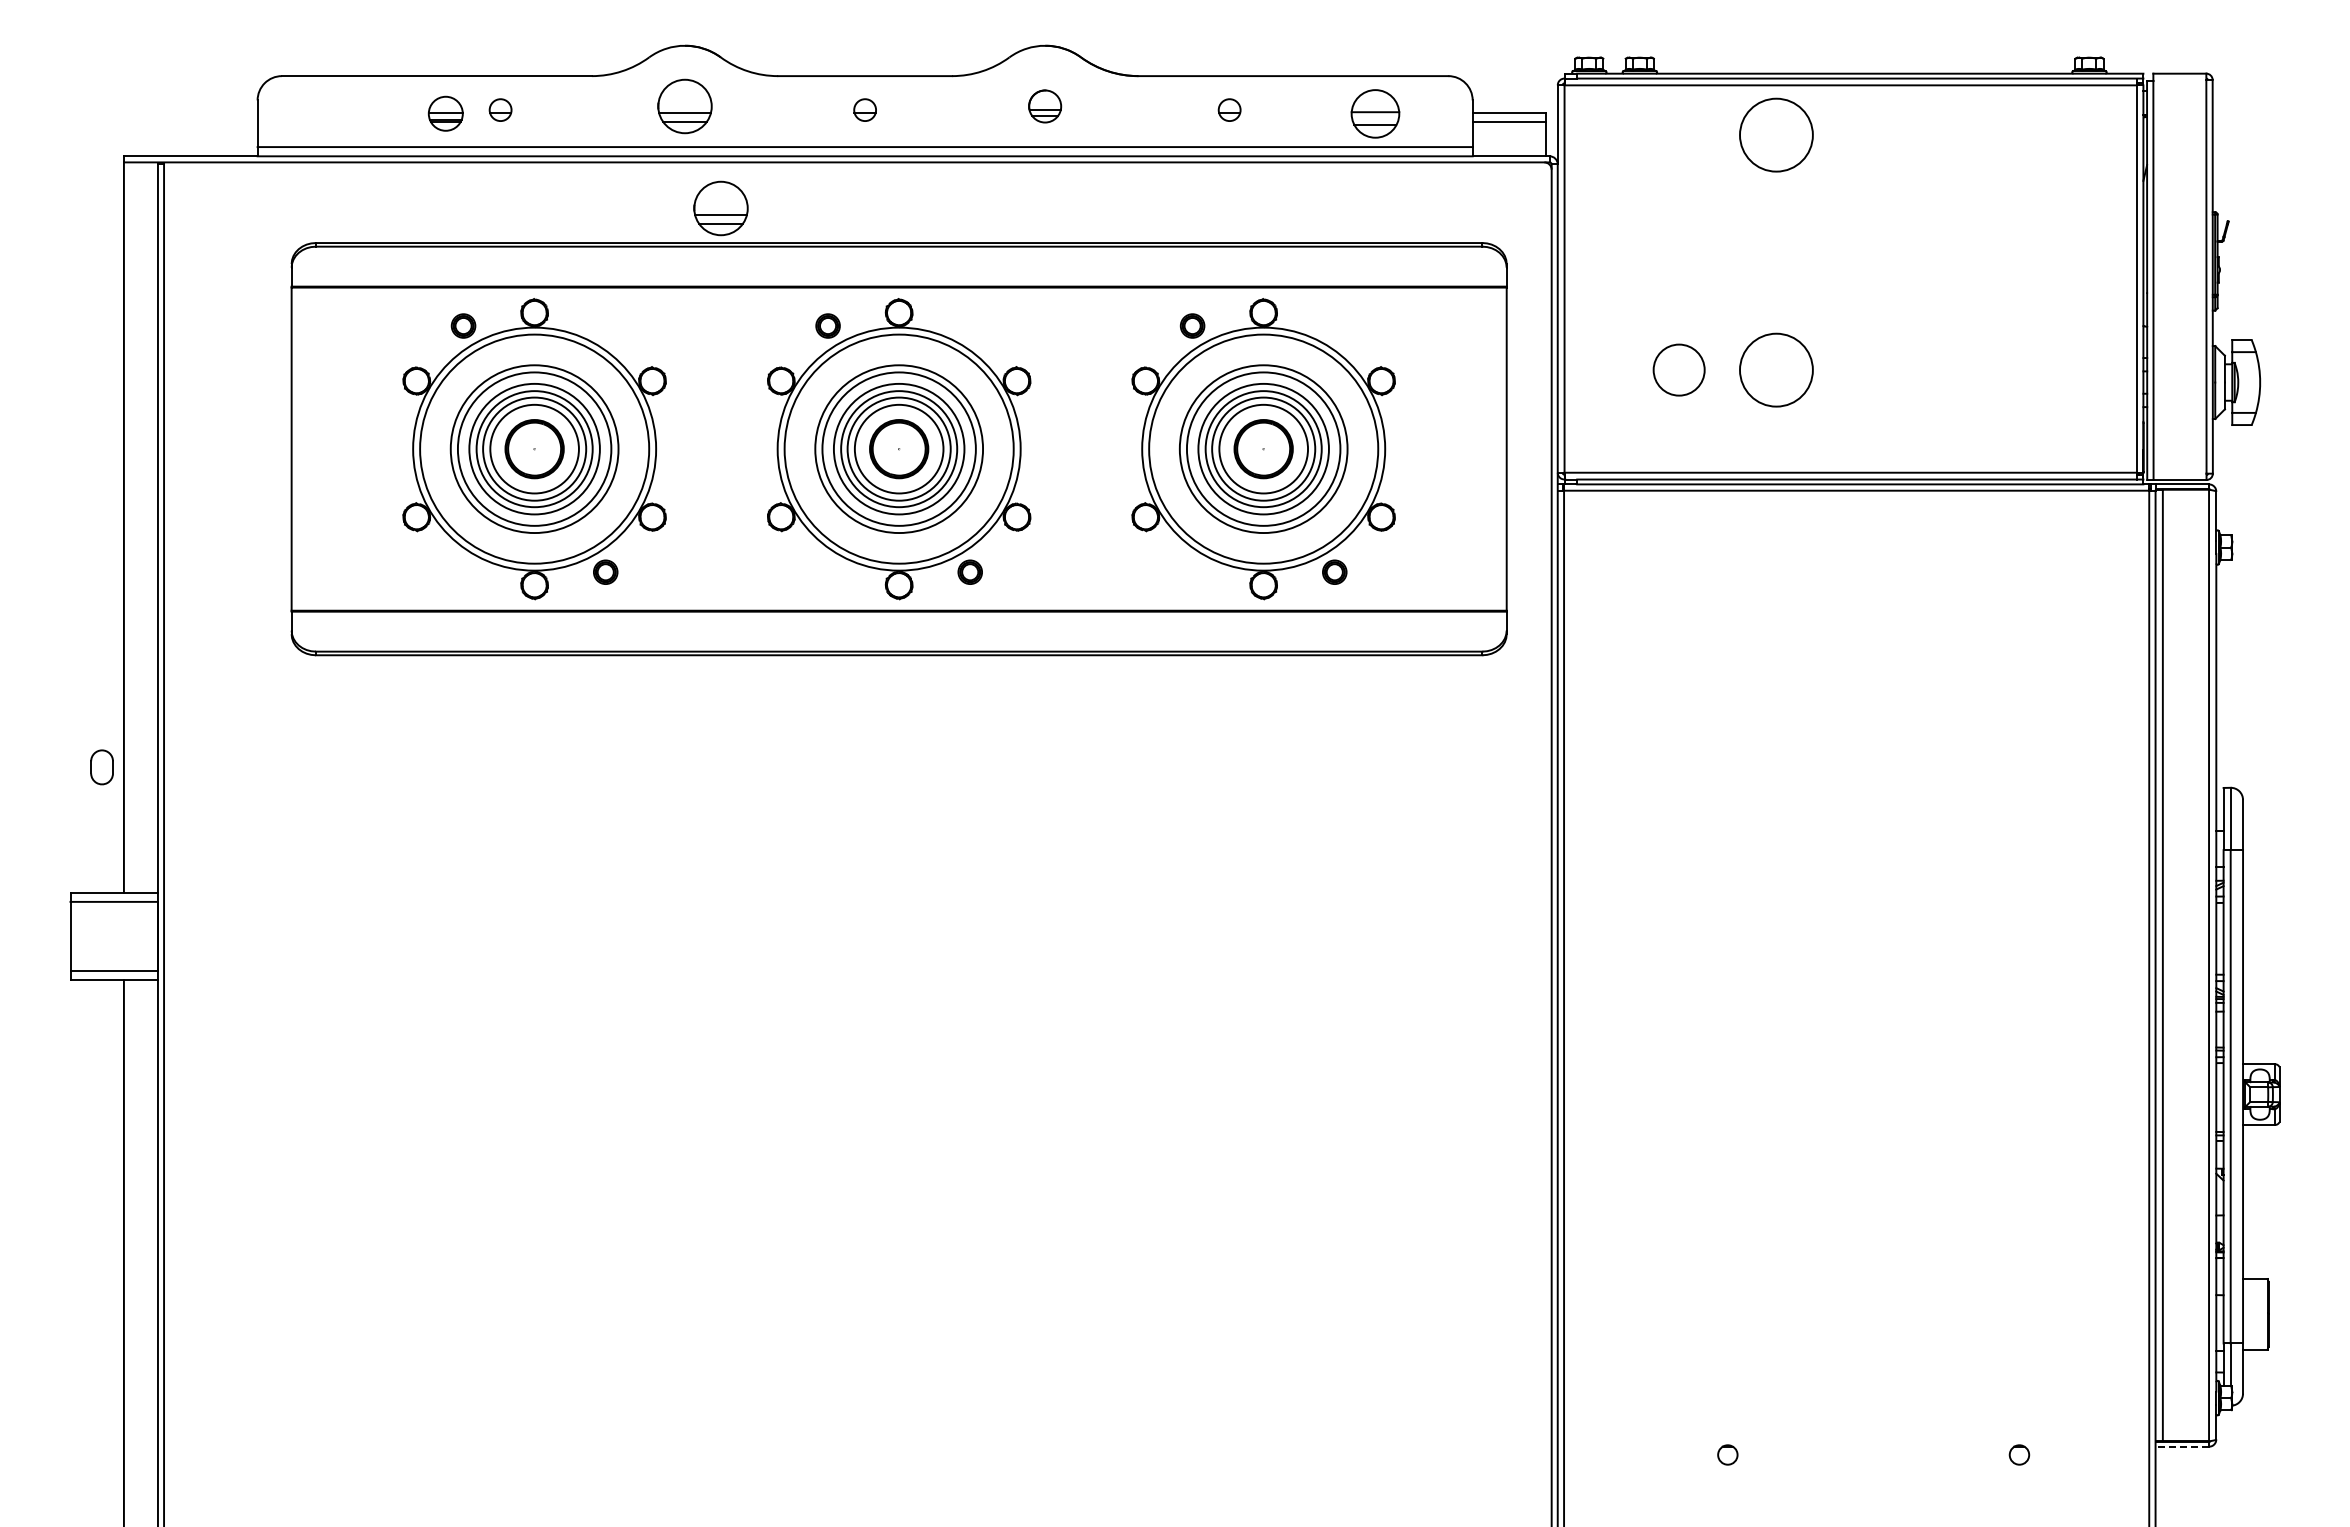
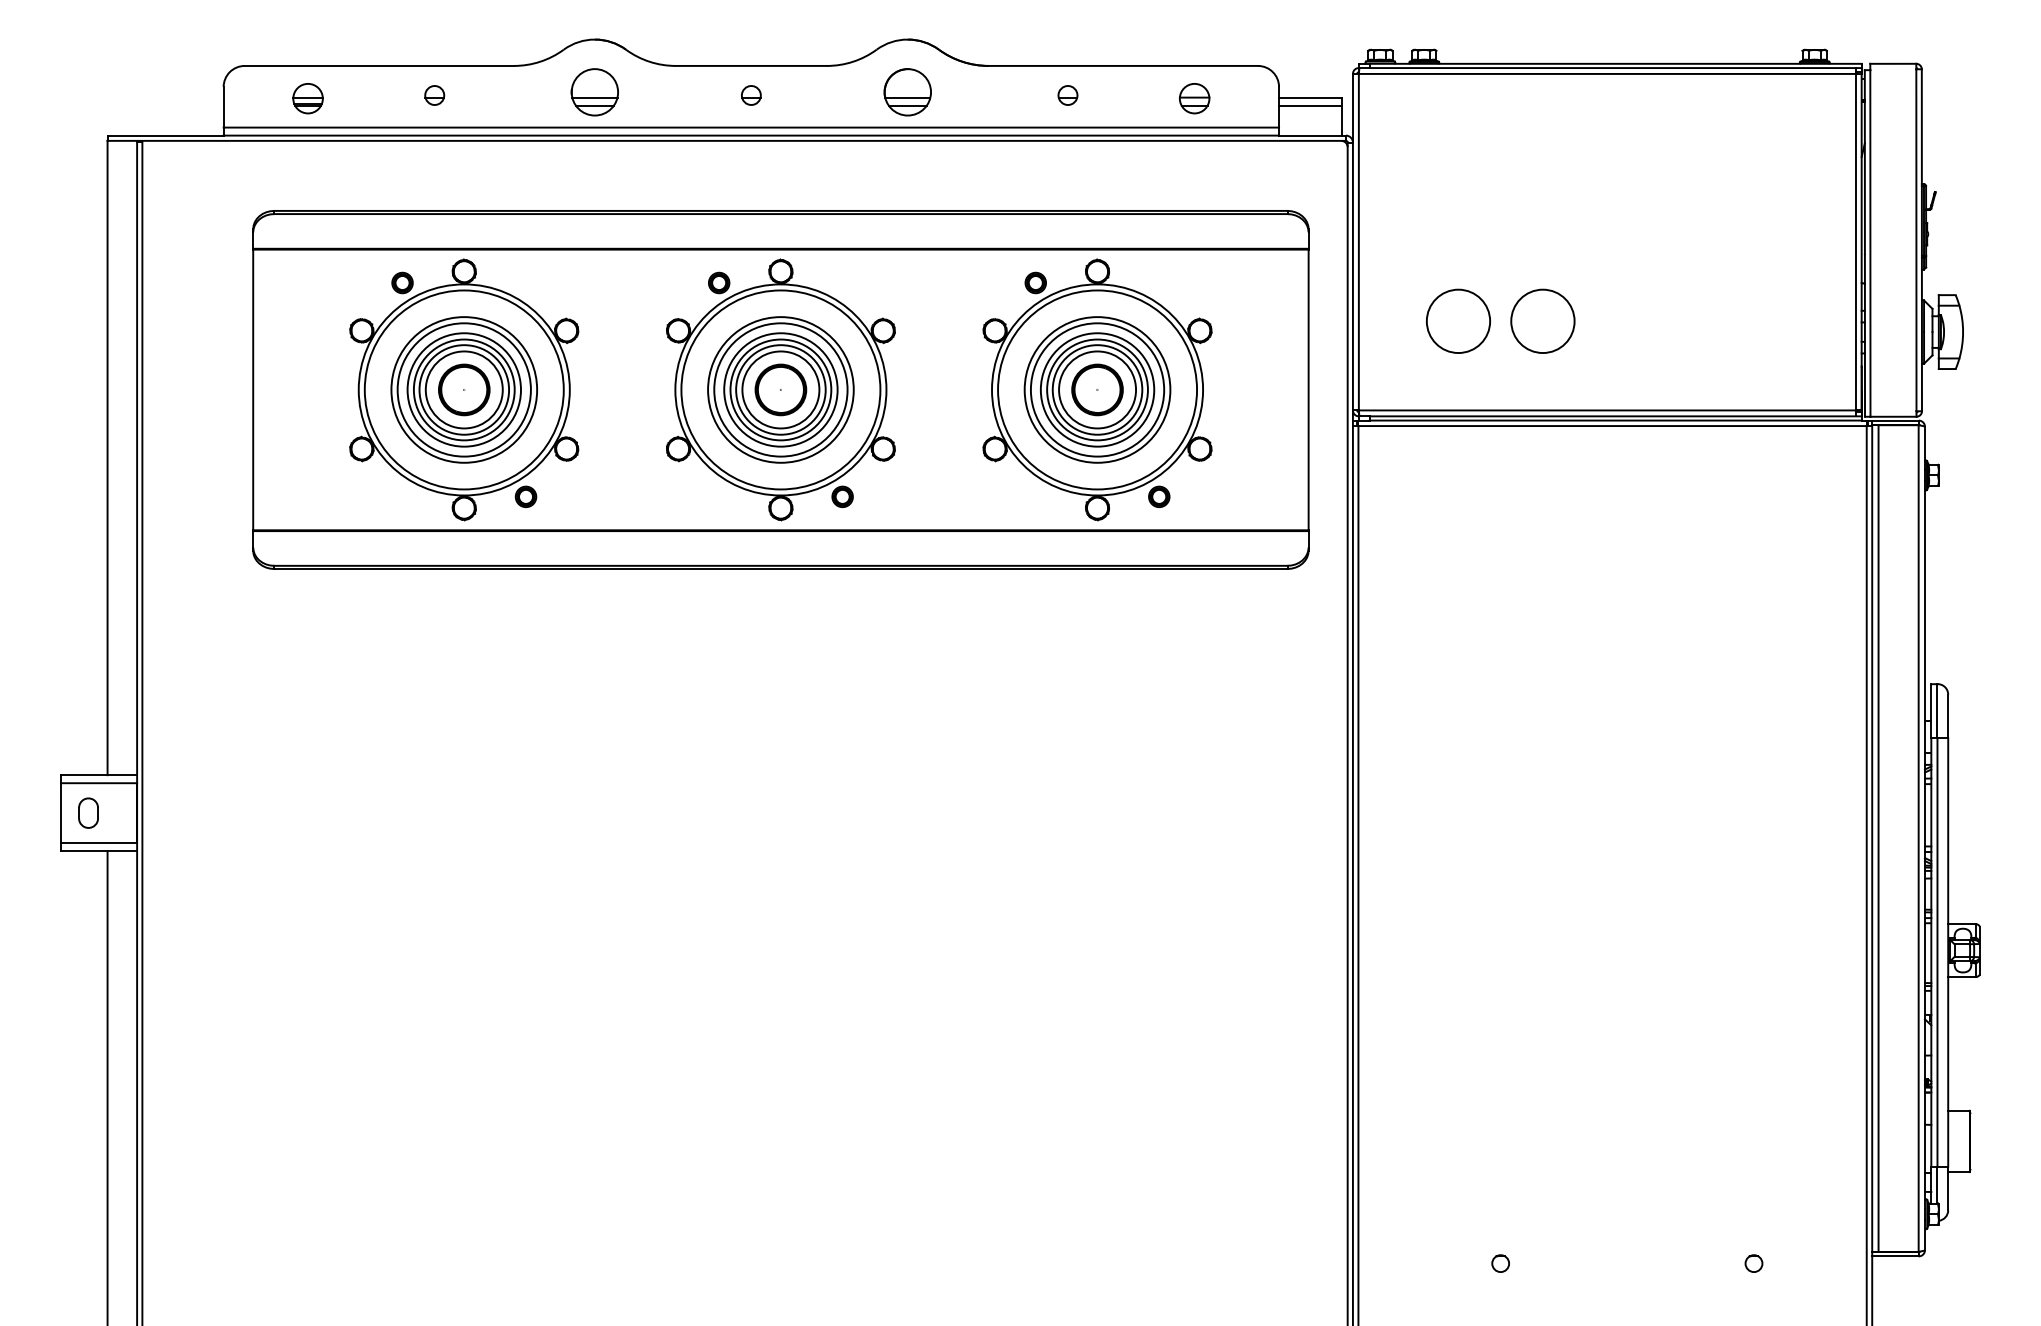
part: (1044, 106) -> (907, 92), size x1.67
part: (445, 113) -> (307, 98), moved
part: (1375, 113) -> (1194, 98), size x0.71
circle: (1776, 134) -> (1542, 116), removed
part: (720, 208) -> (625, 180), removed
circle: (1678, 369) -> (1457, 320), size x1.43
part: (101, 767) -> (88, 813), moved
line: (2182, 1446) -> (1895, 1256), dashed -> solid

